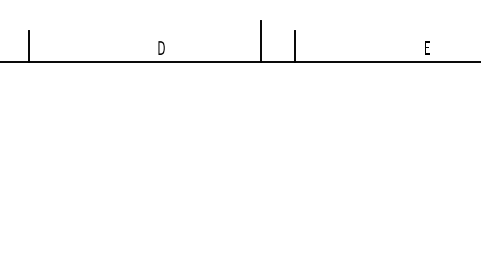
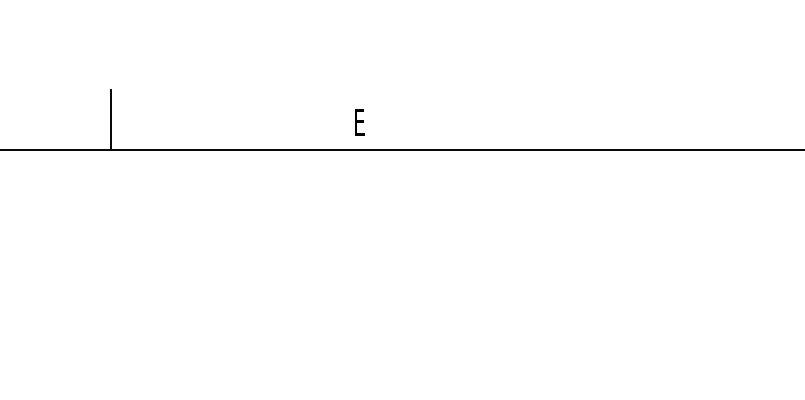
line: (261, 41) -> (549, 110), removed
line: (295, 46) -> (613, 119), removed
text: (161, 47) -> (361, 121), D -> E

